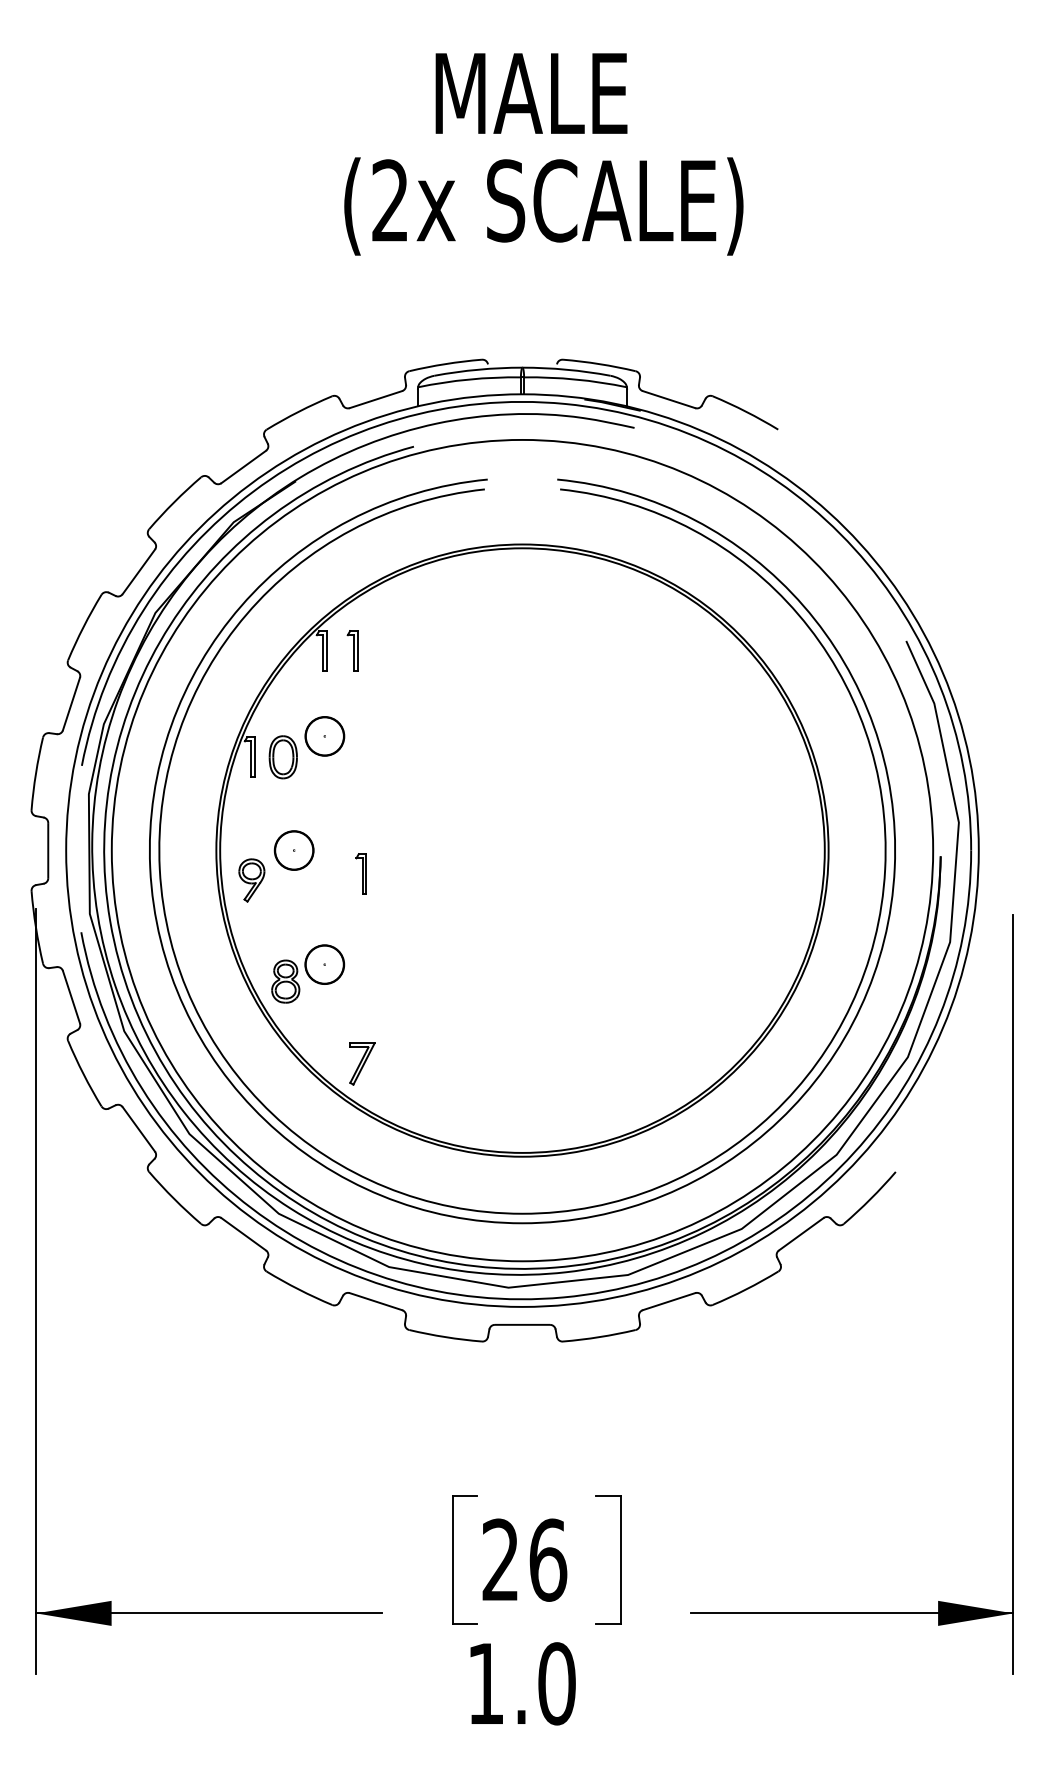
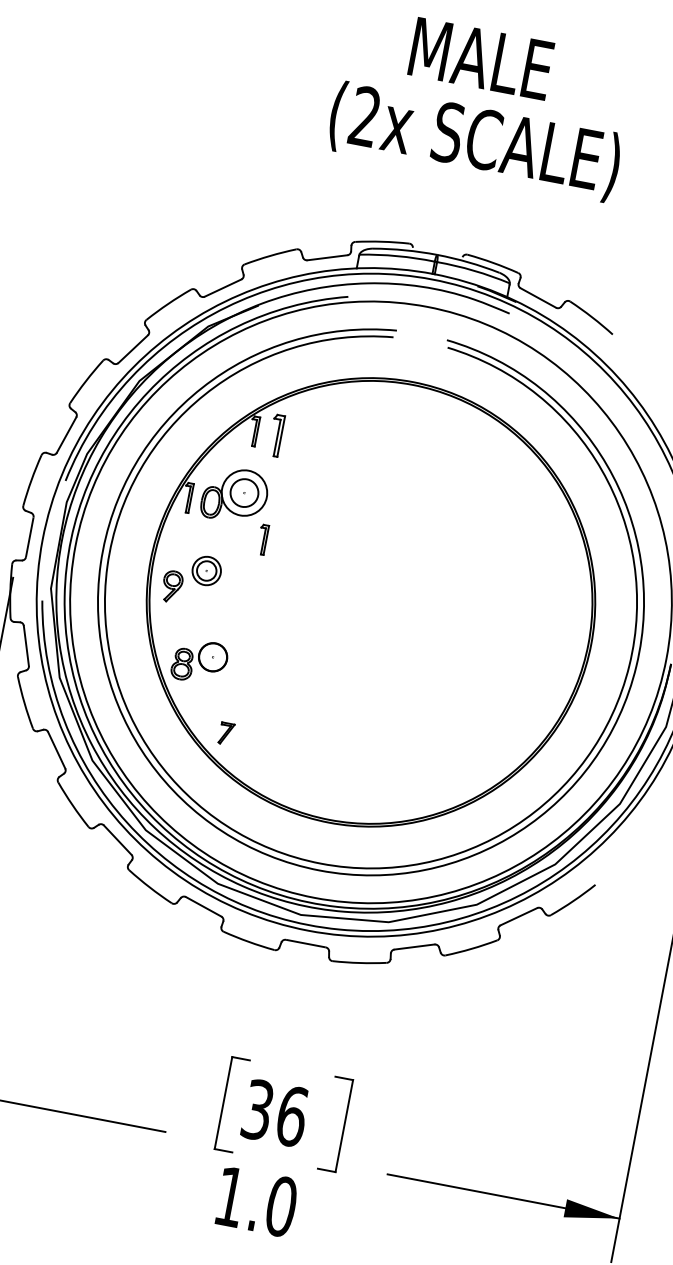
part: (352, 650) -> (276, 435), size x1.4
circle: (324, 736) -> (244, 493), size x1.6
circle: (294, 850) -> (206, 571), size x0.7
part: (360, 873) -> (262, 539), moved
part: (362, 1063) -> (226, 733), size x0.7
text: (500, 1559) -> (257, 1109), 26 -> 36

